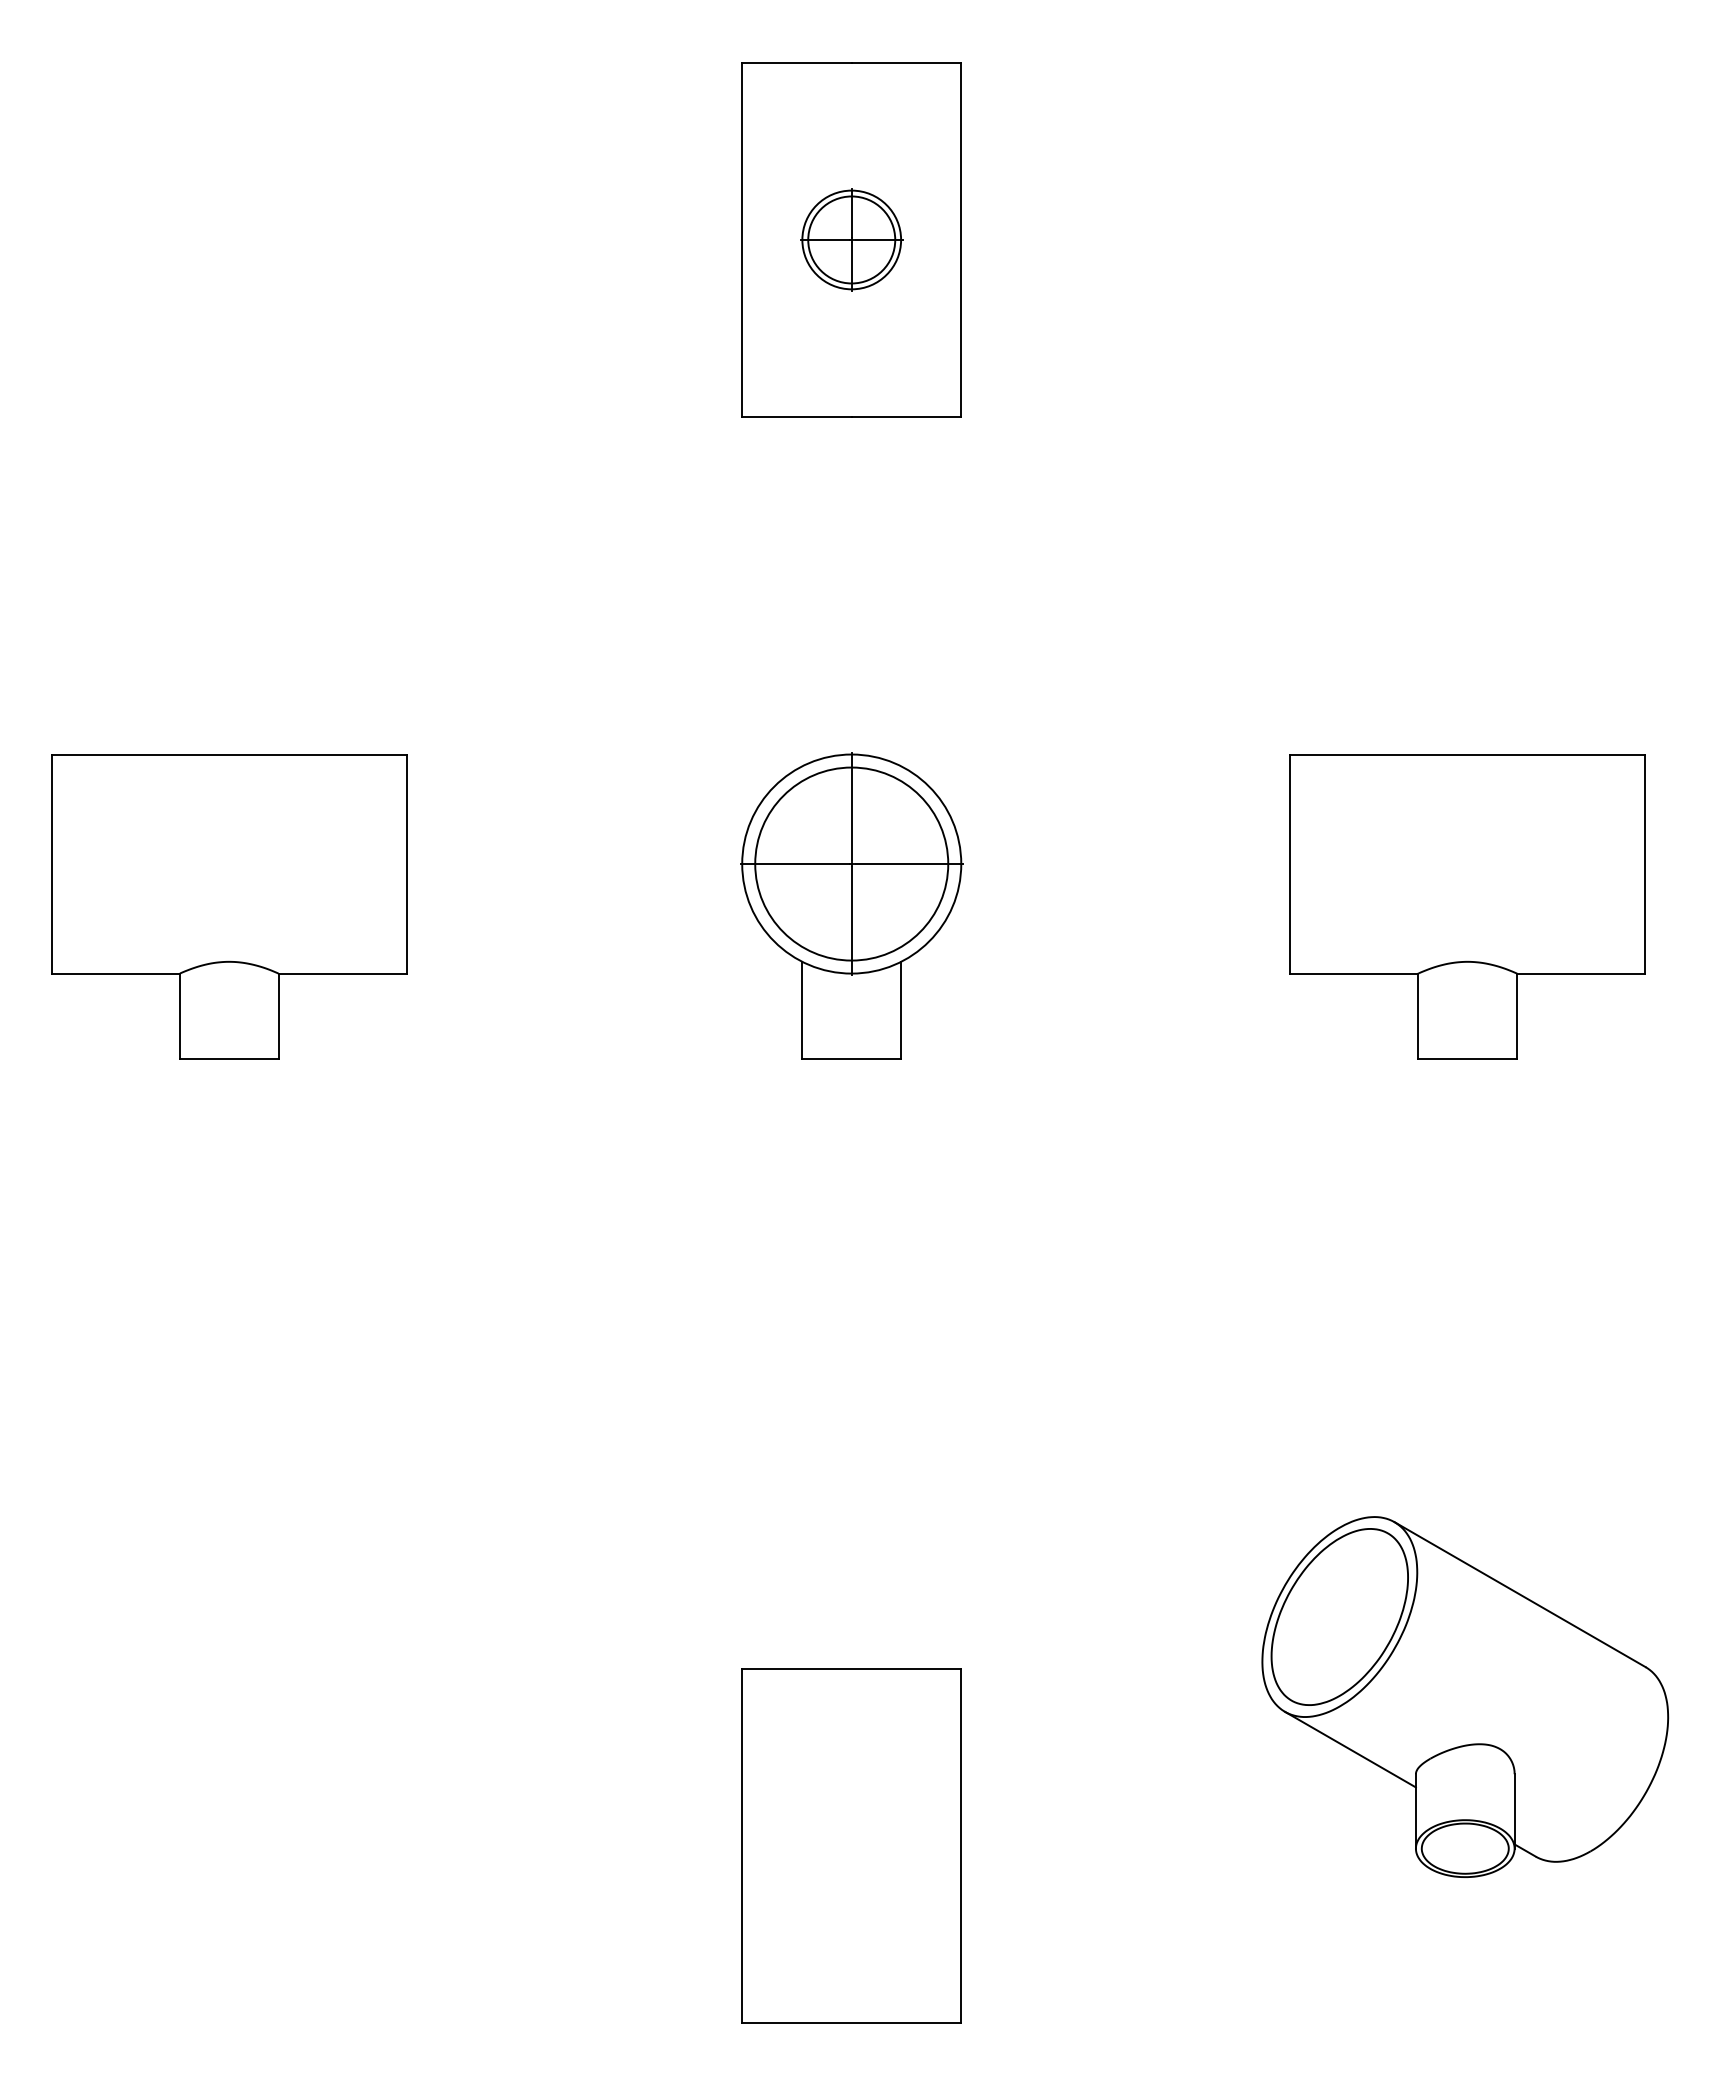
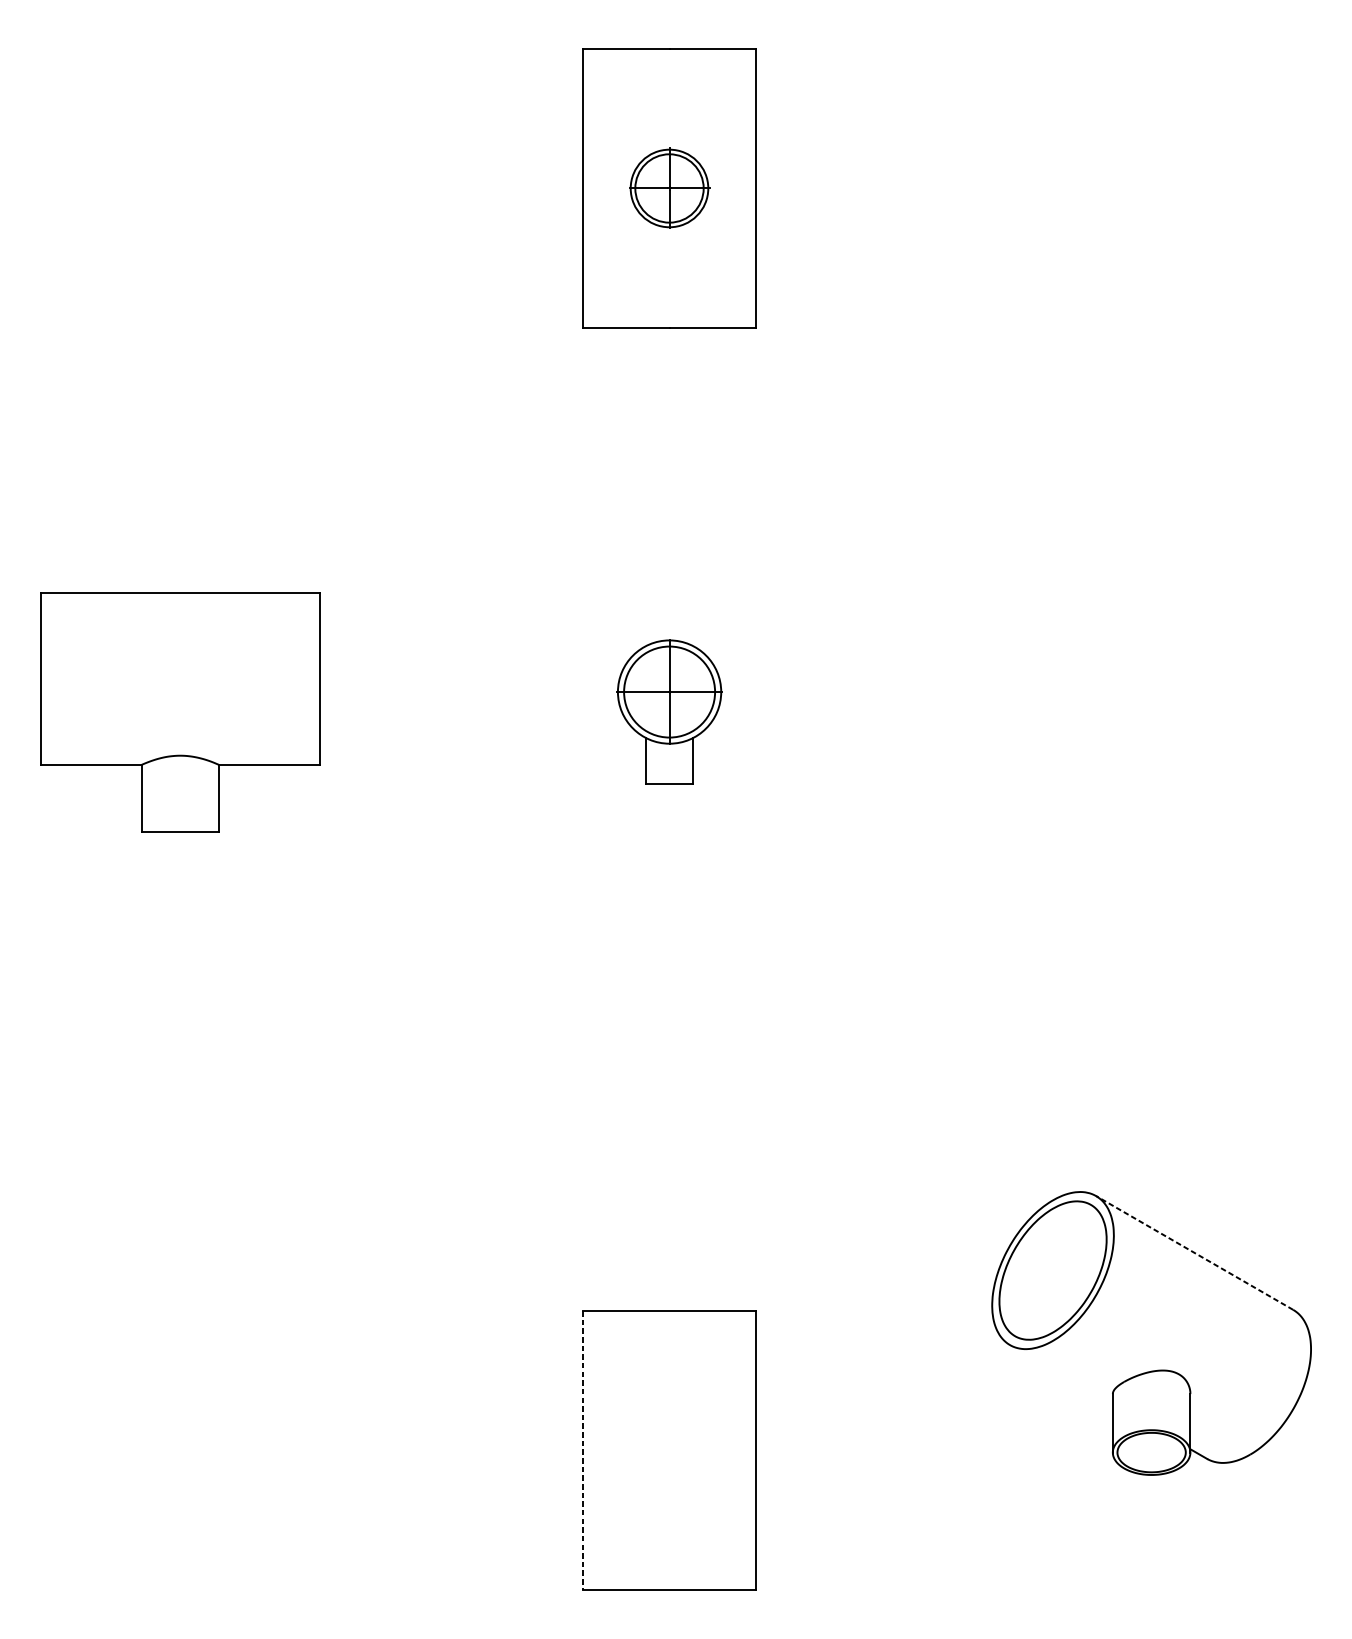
part: (851, 905) -> (669, 711), size x0.6
part: (1467, 906) -> (1153, 712), removed
line: (1520, 1594) -> (1195, 1252), solid -> dashed
line: (1350, 1749) -> (1061, 1374), removed
line: (742, 1846) -> (583, 1450), solid -> dashed

